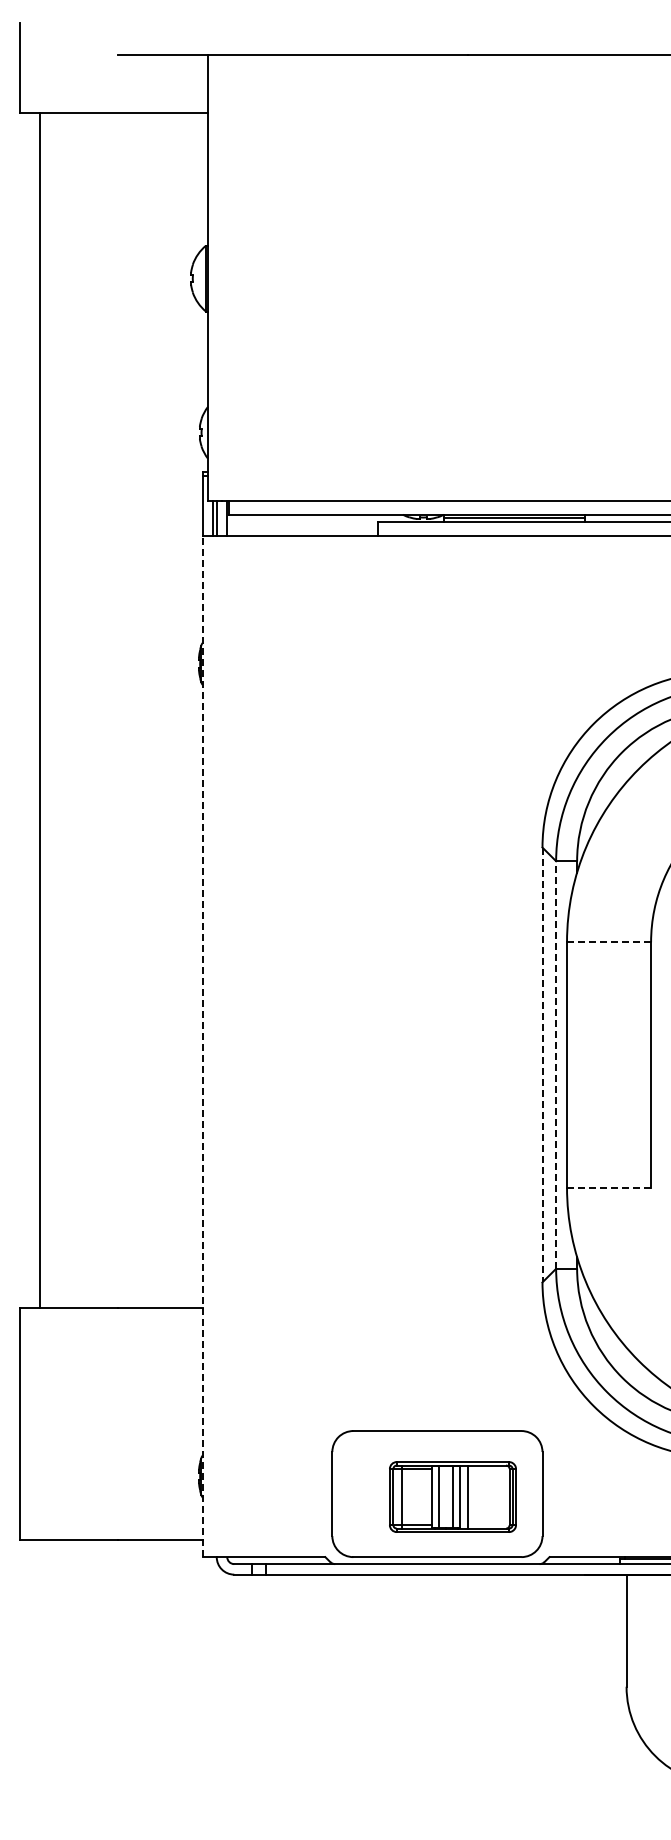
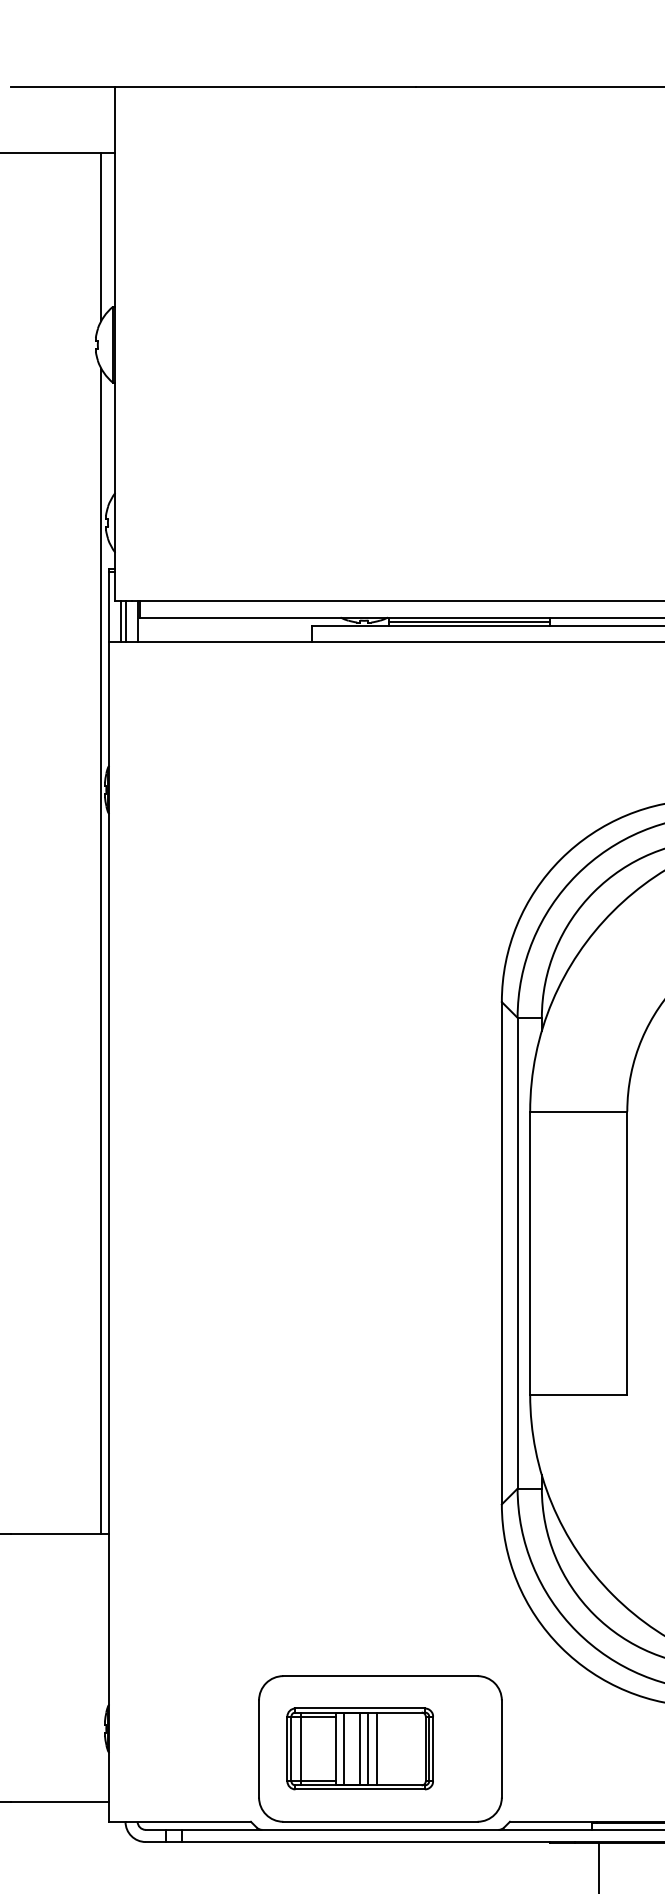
line: (195, 185) -> (100, 237), added
line: (195, 803) -> (100, 951), added
line: (608, 942) -> (578, 1111), dashed -> solid
line: (202, 1046) -> (109, 1231), dashed -> solid
line: (542, 1065) -> (501, 1253), dashed -> solid
line: (556, 1065) -> (518, 1253), dashed -> solid
line: (608, 1187) -> (578, 1394), dashed -> solid
part: (452, 1496) -> (359, 1748), moved

